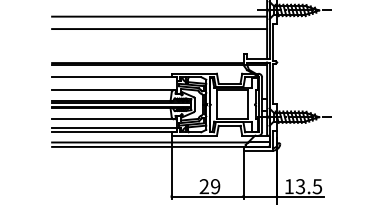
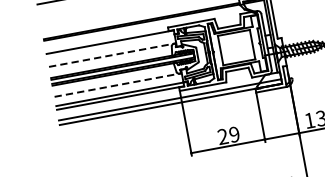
line: (114, 90) -> (112, 55), solid -> dashed
line: (114, 119) -> (118, 85), solid -> dashed

